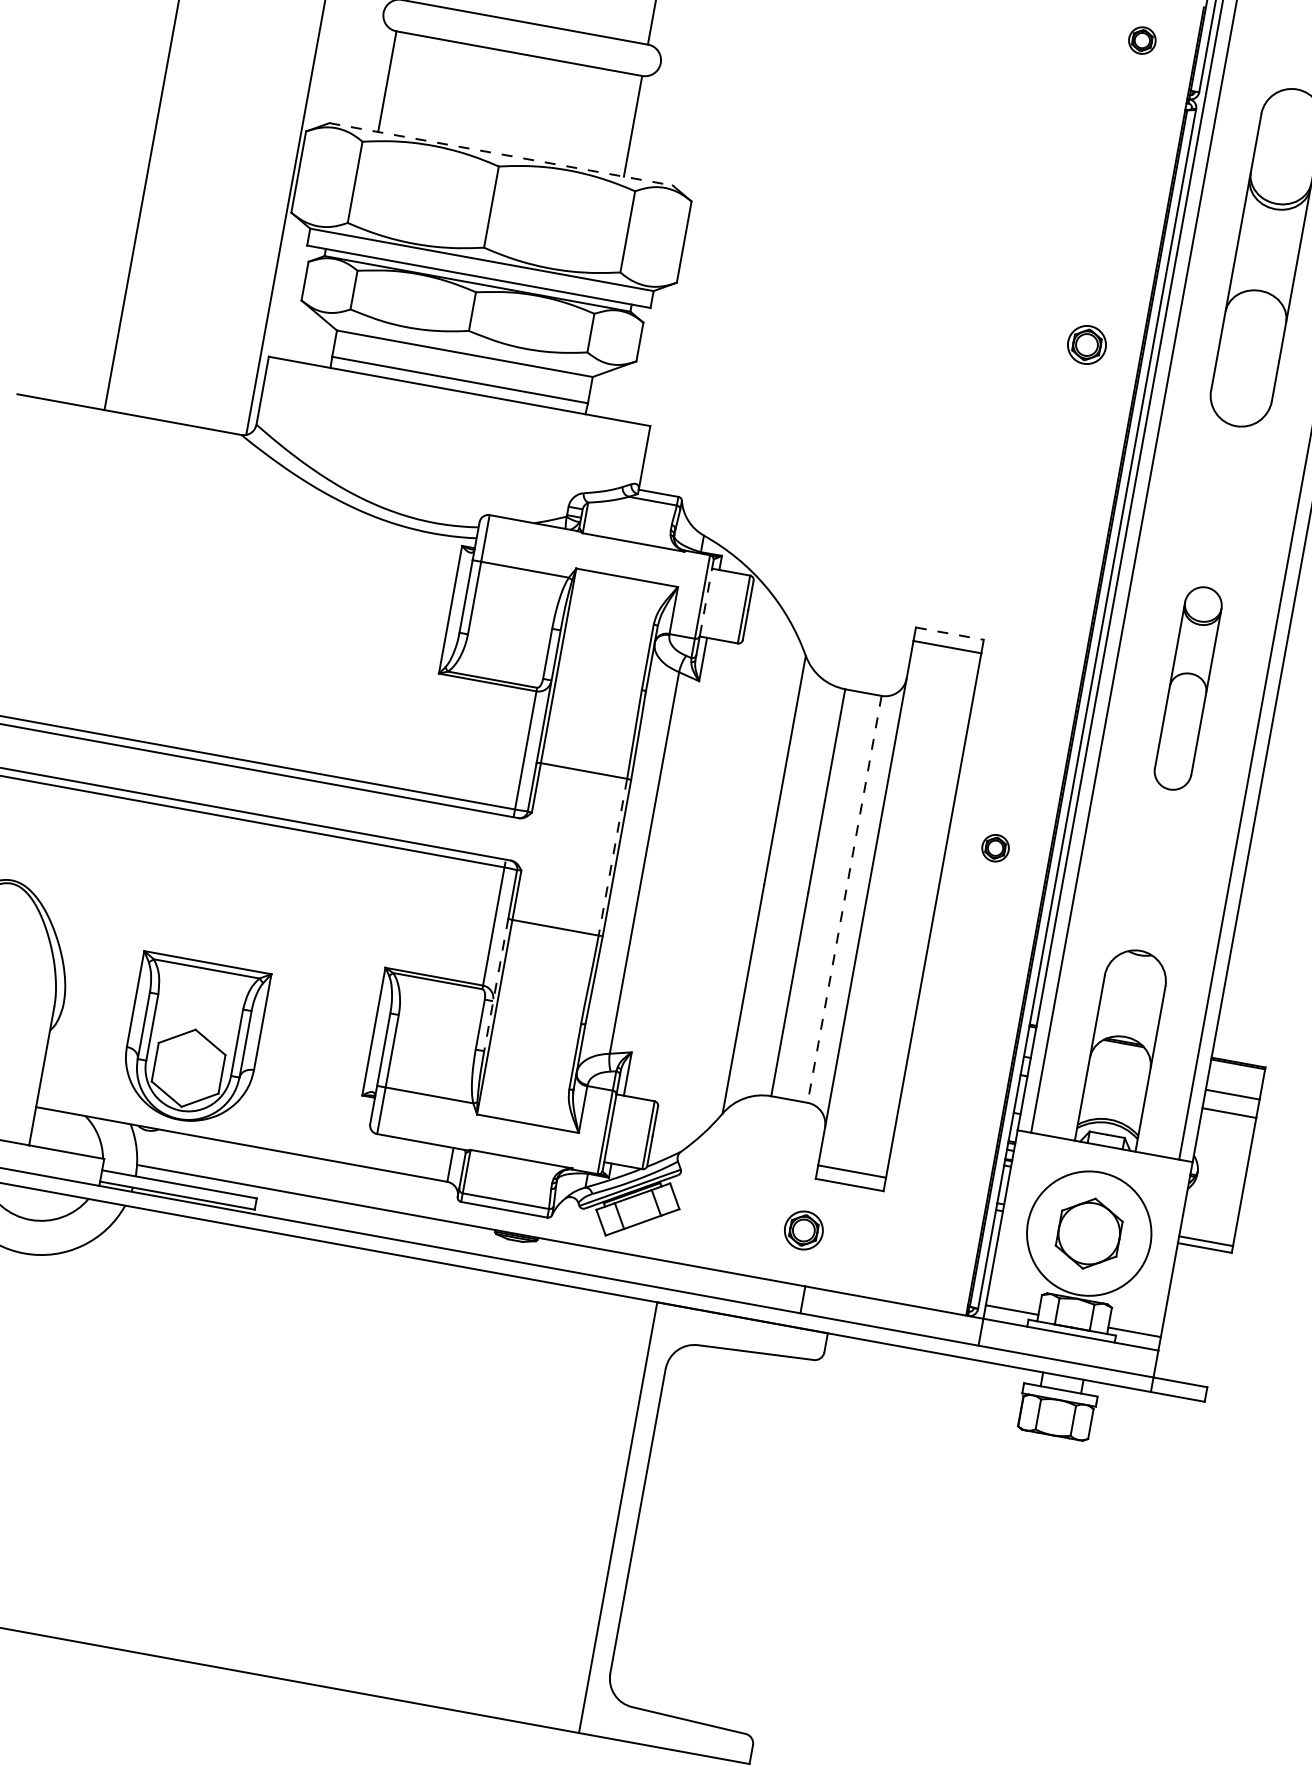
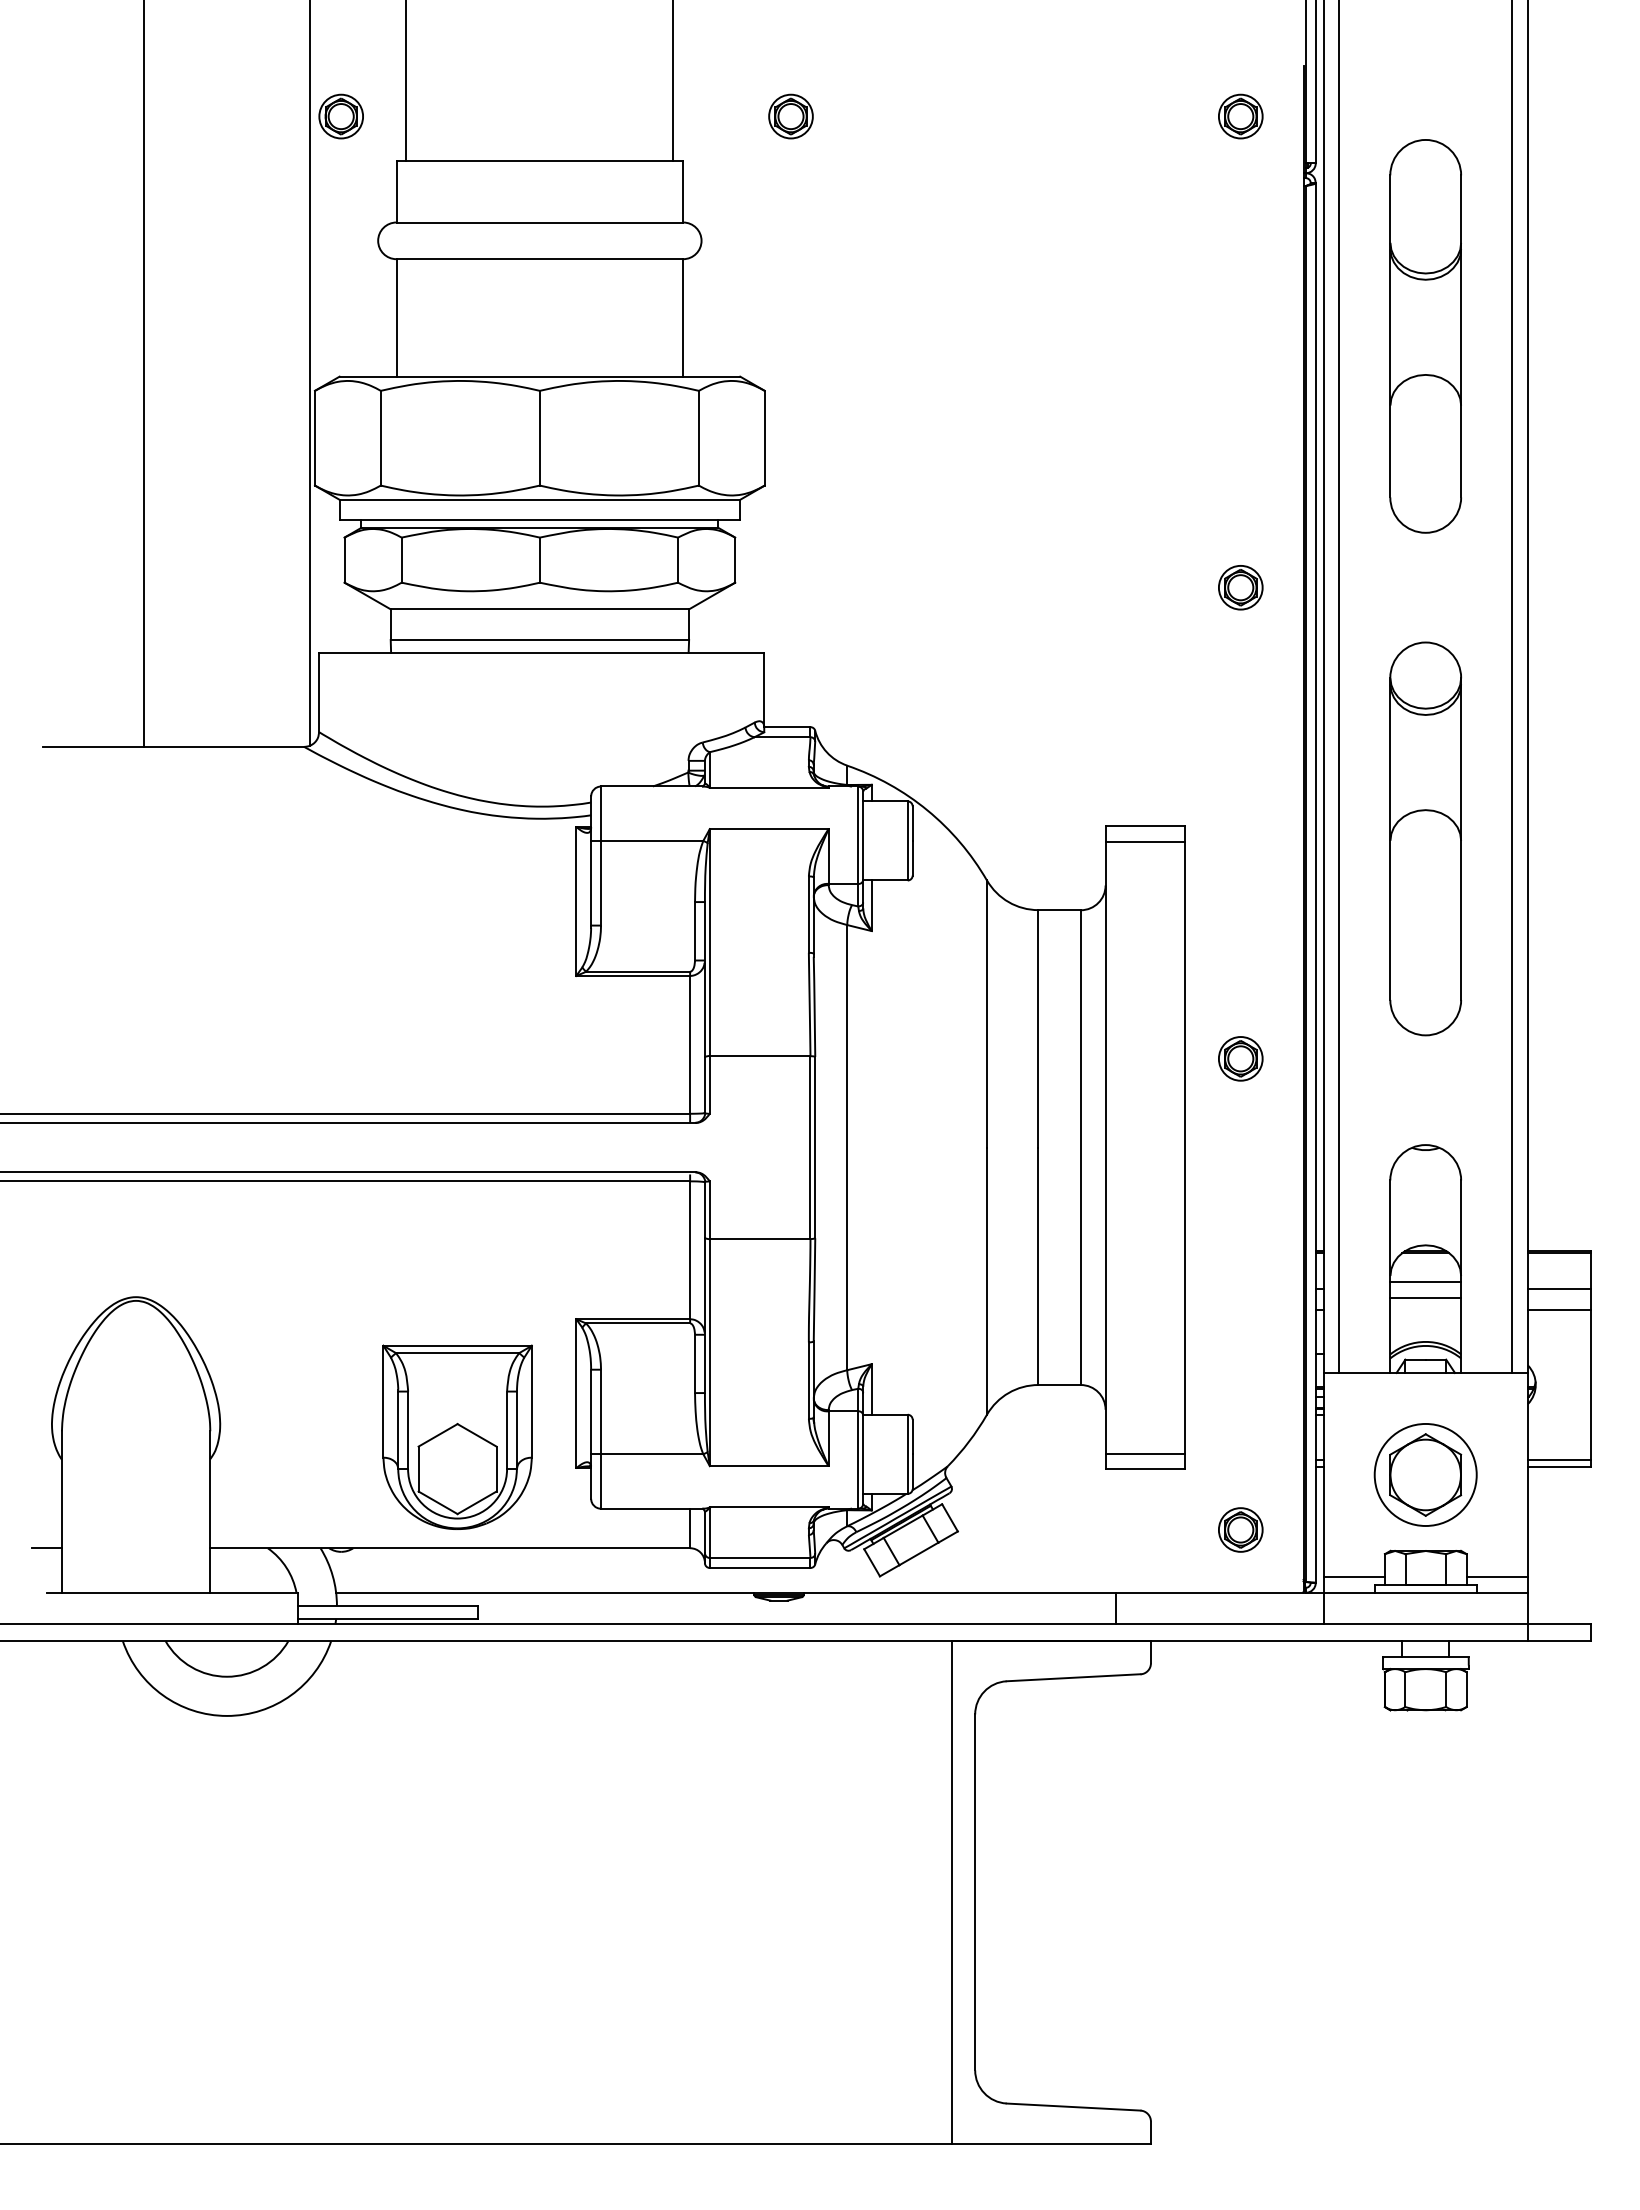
part: (1142, 40) -> (1240, 116), size x1.43
line: (501, 154) -> (540, 376), dashed -> solid
part: (1086, 344) -> (1240, 587), moved
line: (706, 598) -> (863, 836), dashed -> solid
line: (950, 633) -> (1145, 825), dashed -> solid
part: (1188, 688) -> (1425, 838), size x1.67
part: (995, 847) -> (1240, 1058), size x1.43
line: (612, 858) -> (810, 1148), dashed -> solid
line: (844, 900) -> (1080, 1148), dashed -> solid
line: (495, 984) -> (704, 1315), dashed -> solid
part: (193, 1040) -> (457, 1436), moved
line: (1119, 1068) -> (1425, 1282), added
line: (1116, 1081) -> (1425, 1297), added
part: (803, 1230) -> (1240, 1529), moved
circle: (1089, 1233) -> (1425, 1474), size x0.71

